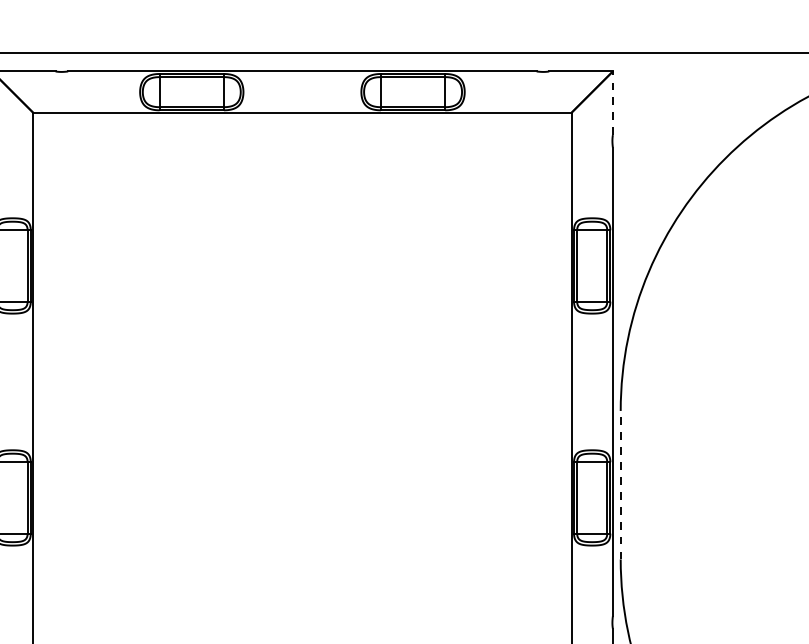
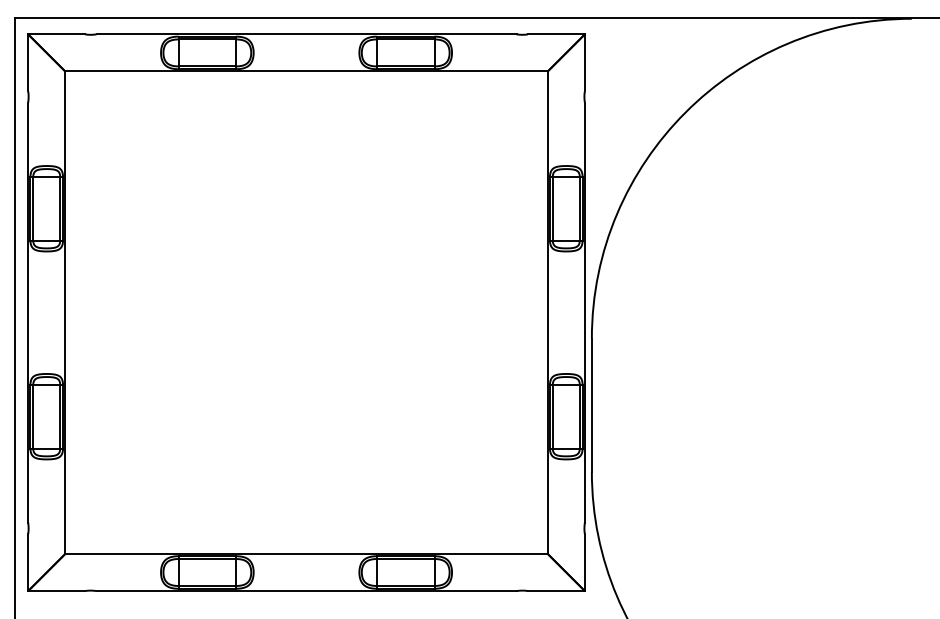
line: (612, 102) -> (584, 62), dashed -> solid
line: (620, 485) -> (591, 405), dashed -> solid

